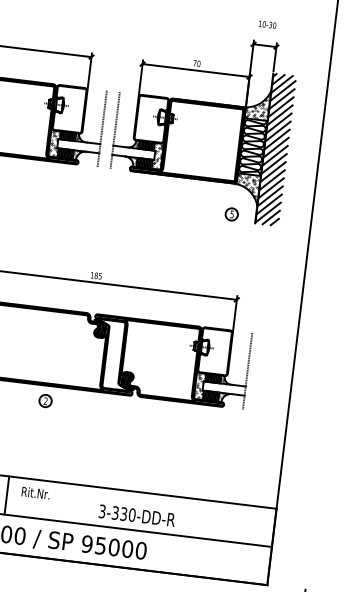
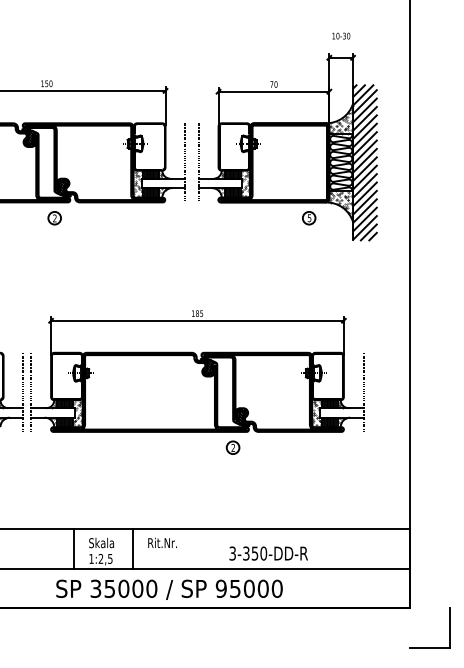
part: (232, 214) -> (309, 218), moved
part: (45, 400) -> (232, 447), moved
text: (124, 513) -> (255, 552), 3-330-DD-R -> 3-350-DD-R

